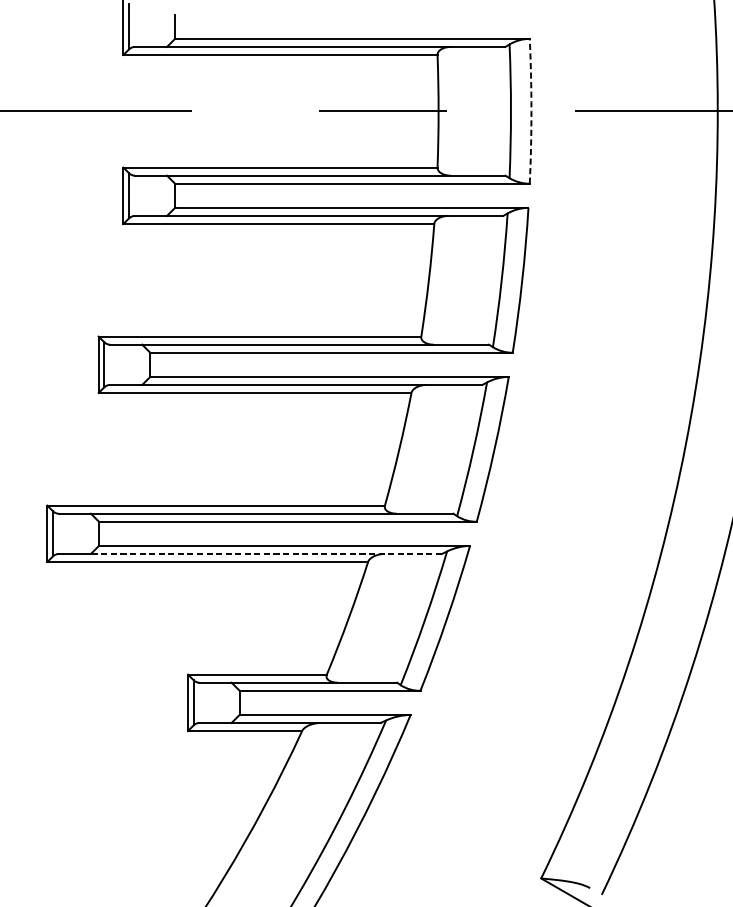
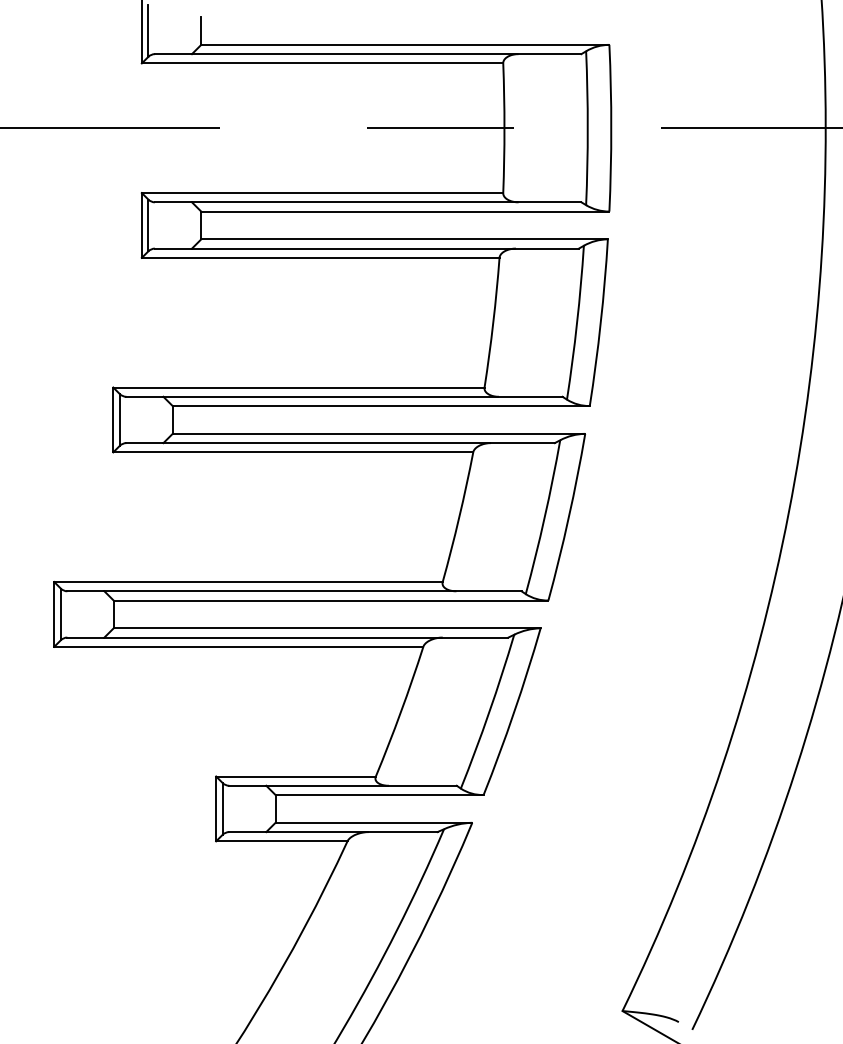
arc: (531, 111) -> (611, 128), dashed -> solid
line: (266, 553) -> (306, 637), dashed -> solid

